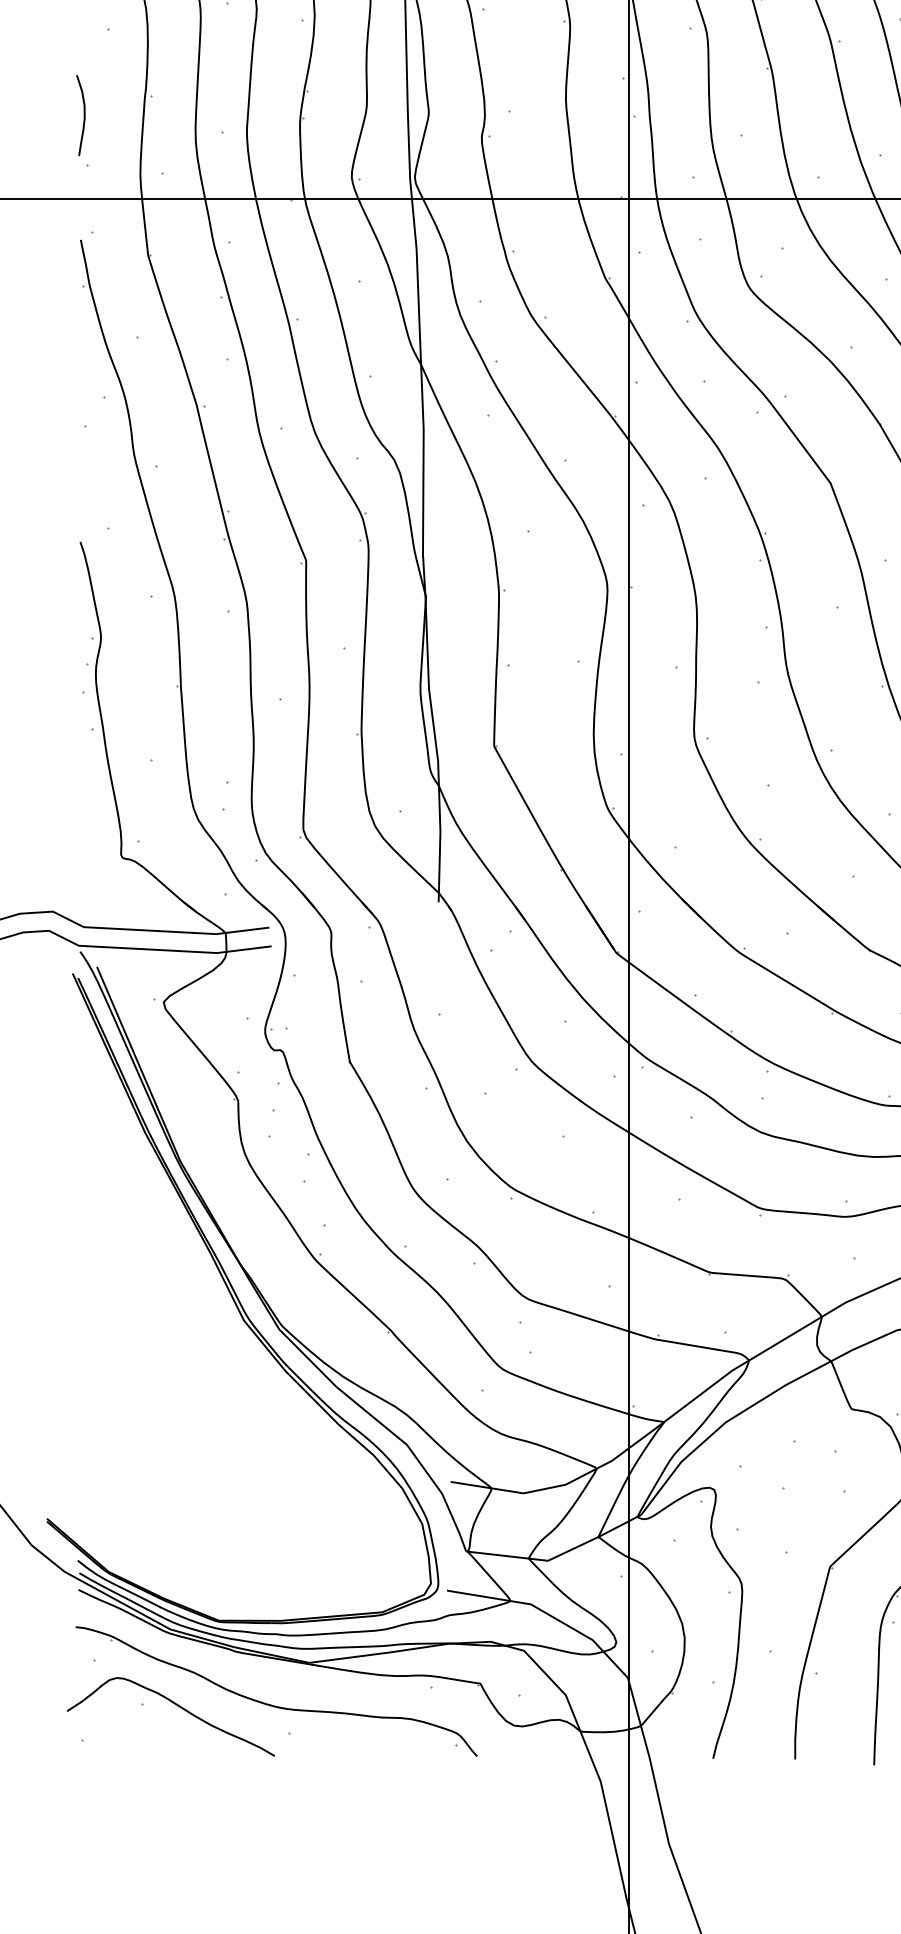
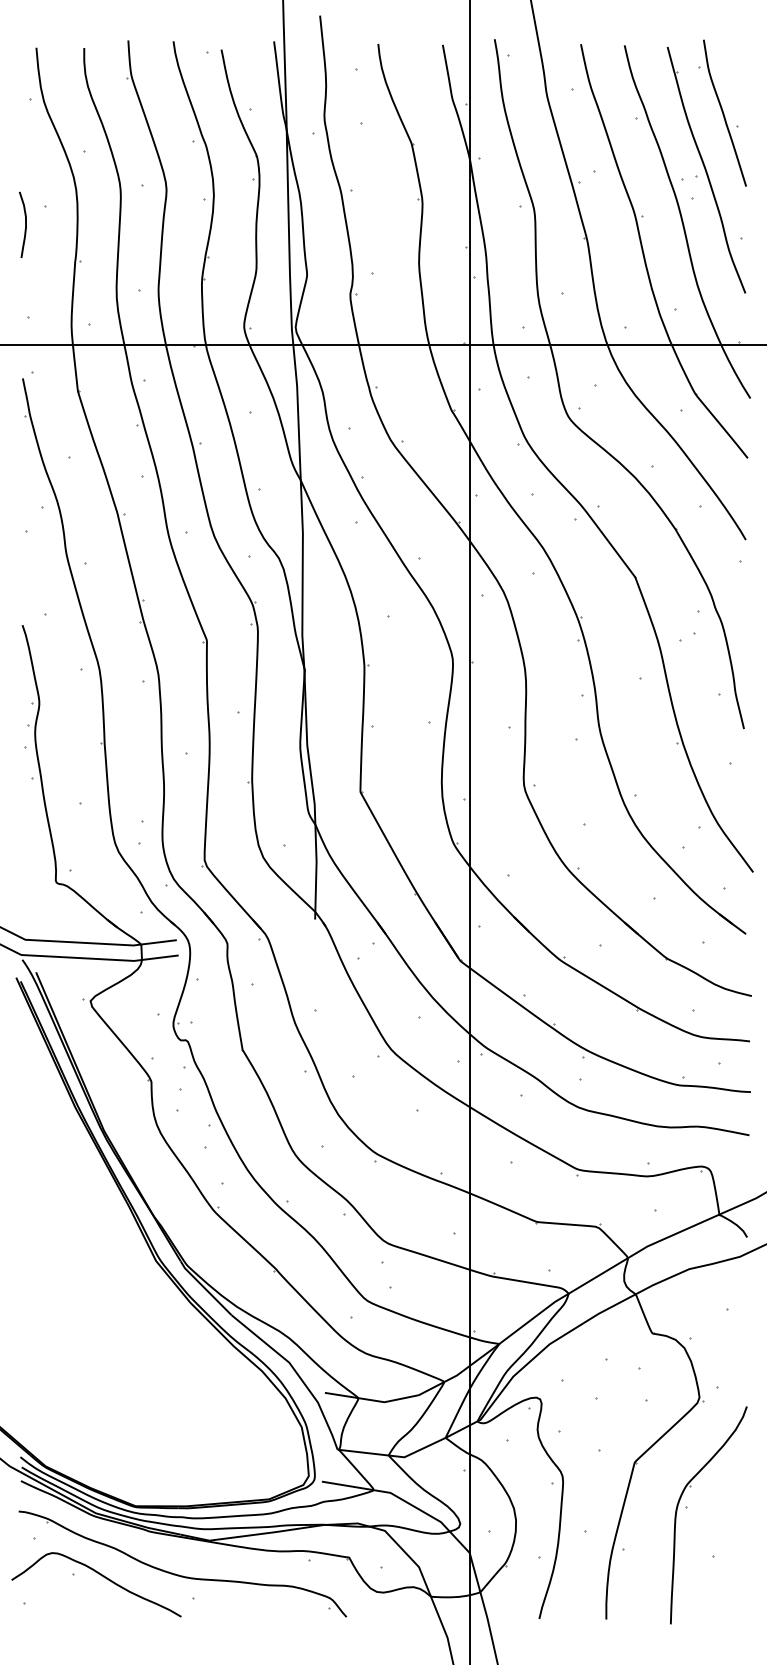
curve: (84, 115) -> (25, 224), moved

